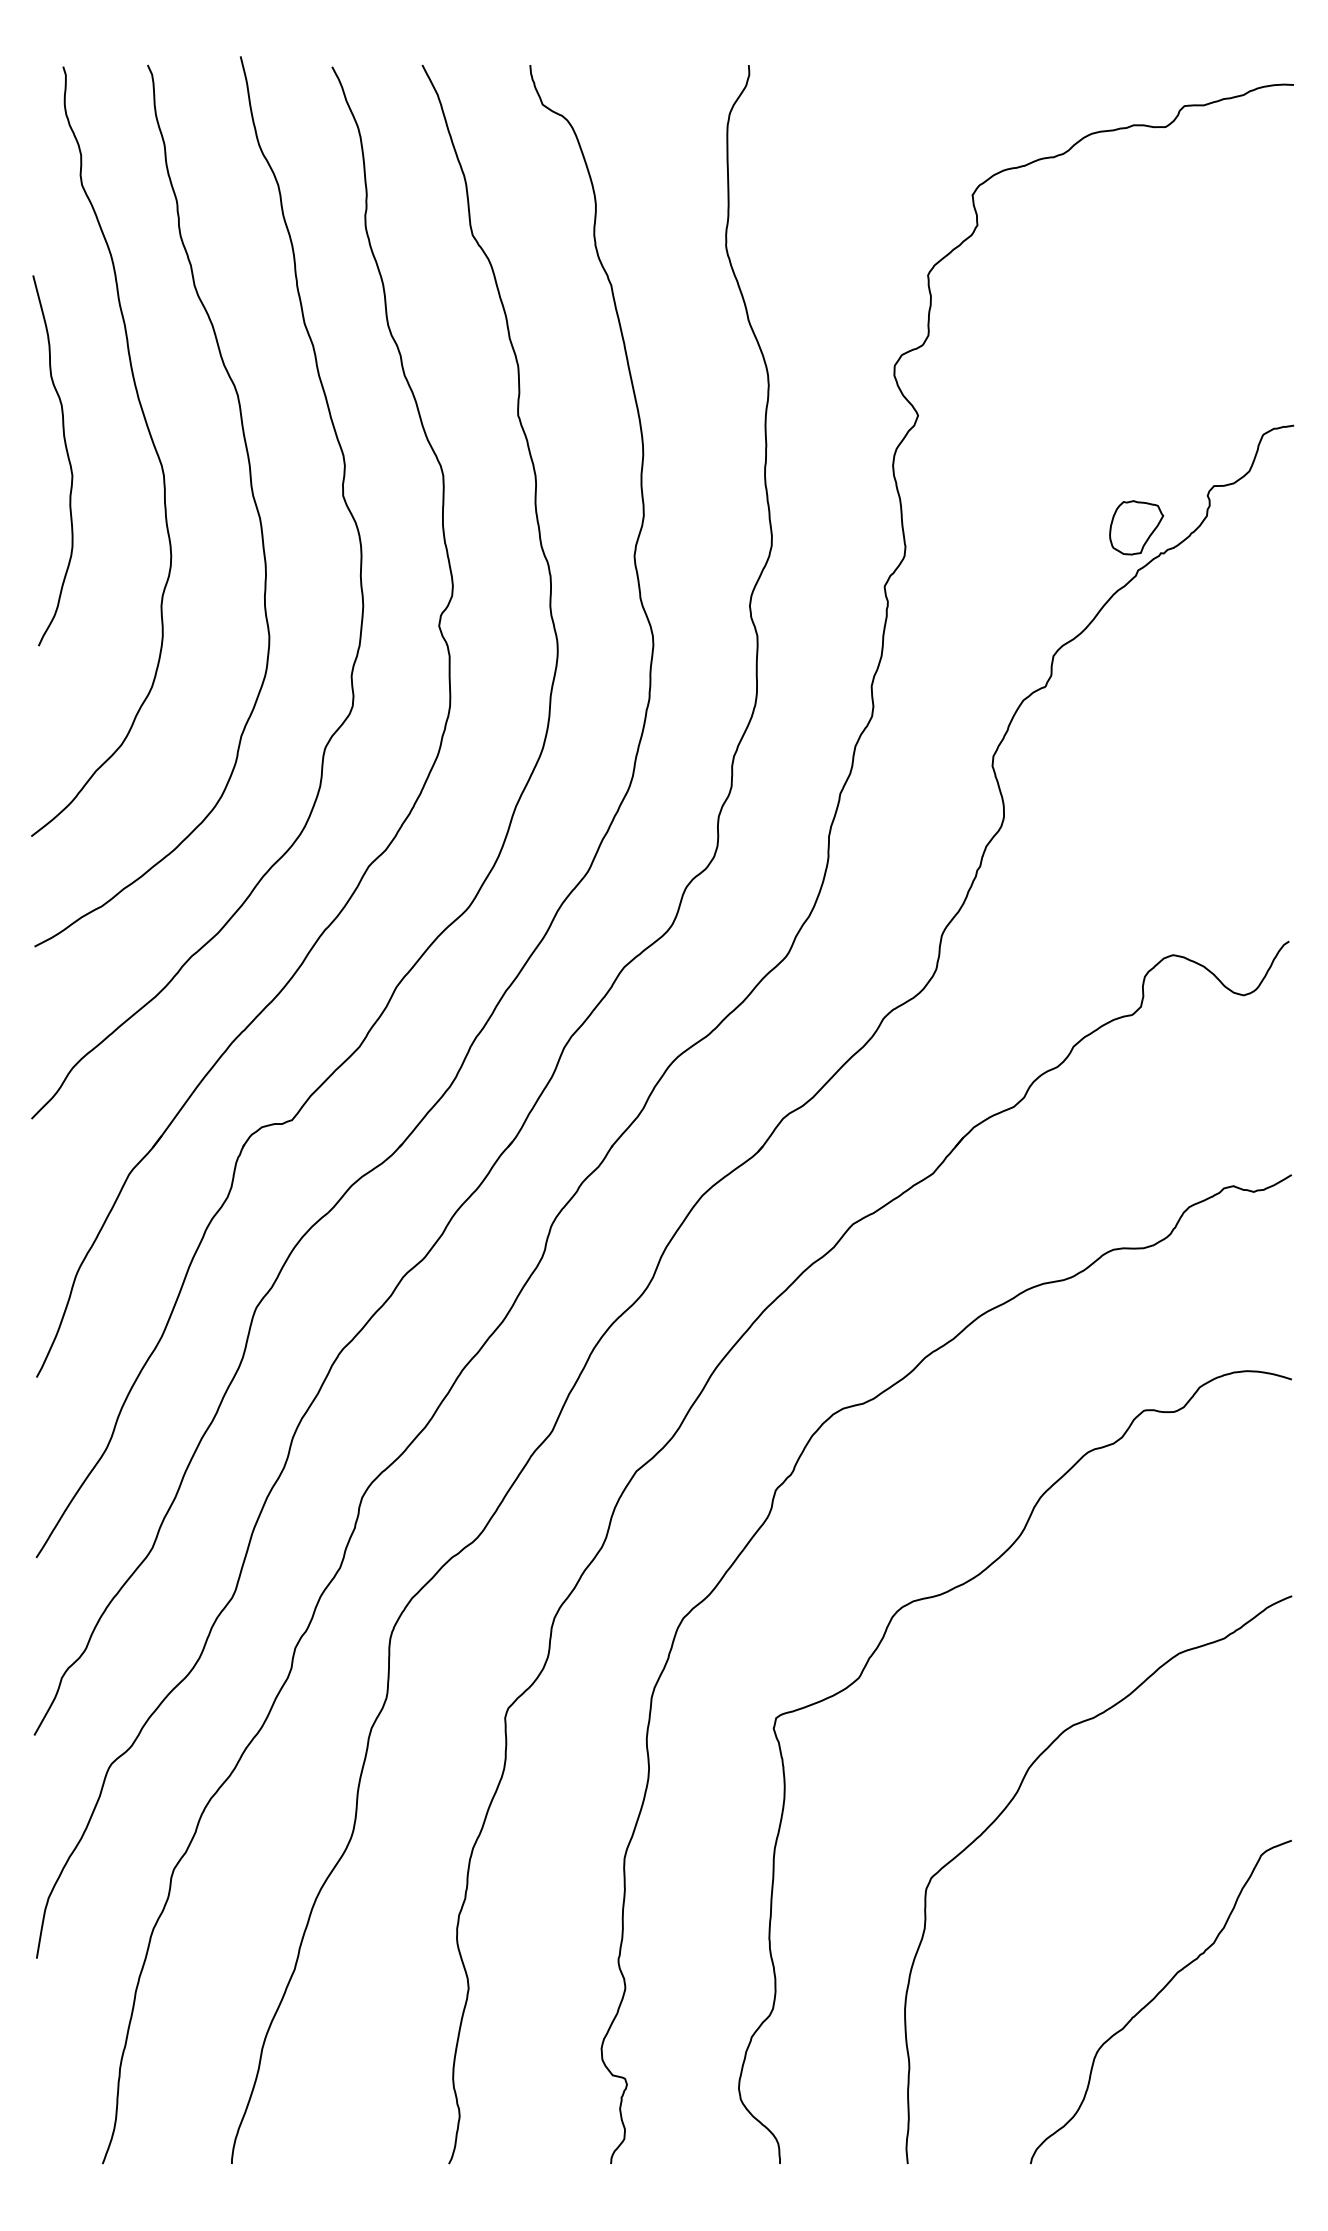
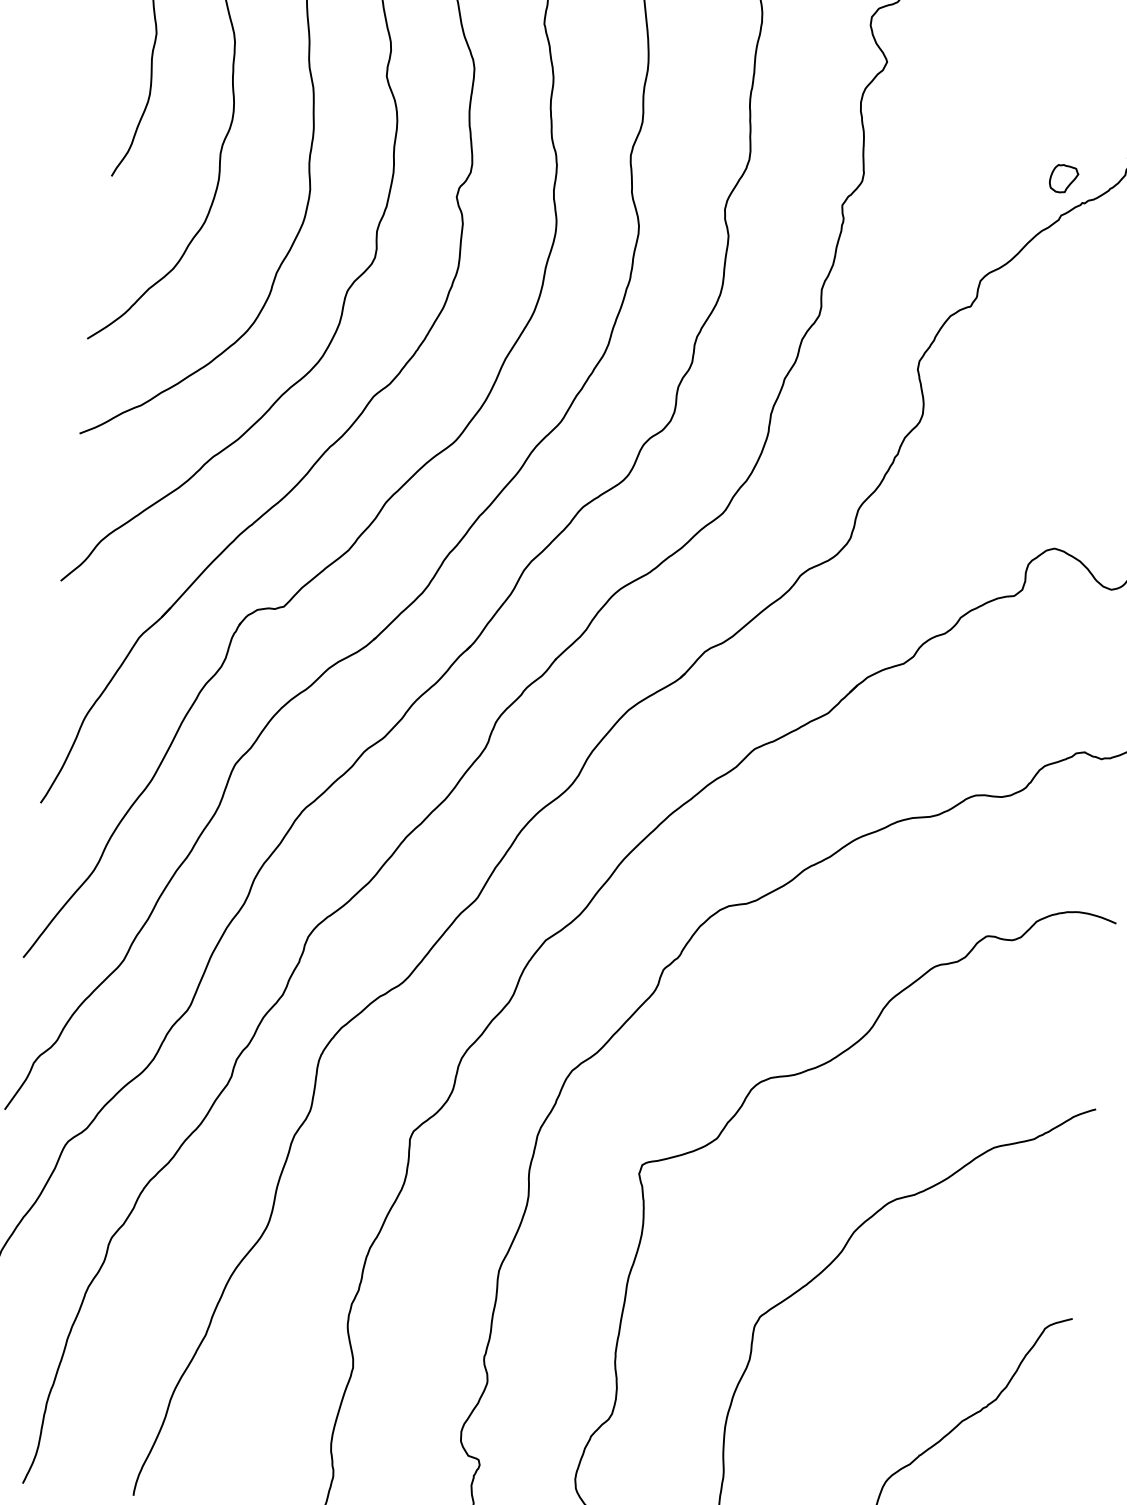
part: (1136, 527) -> (1063, 178), size x0.6

